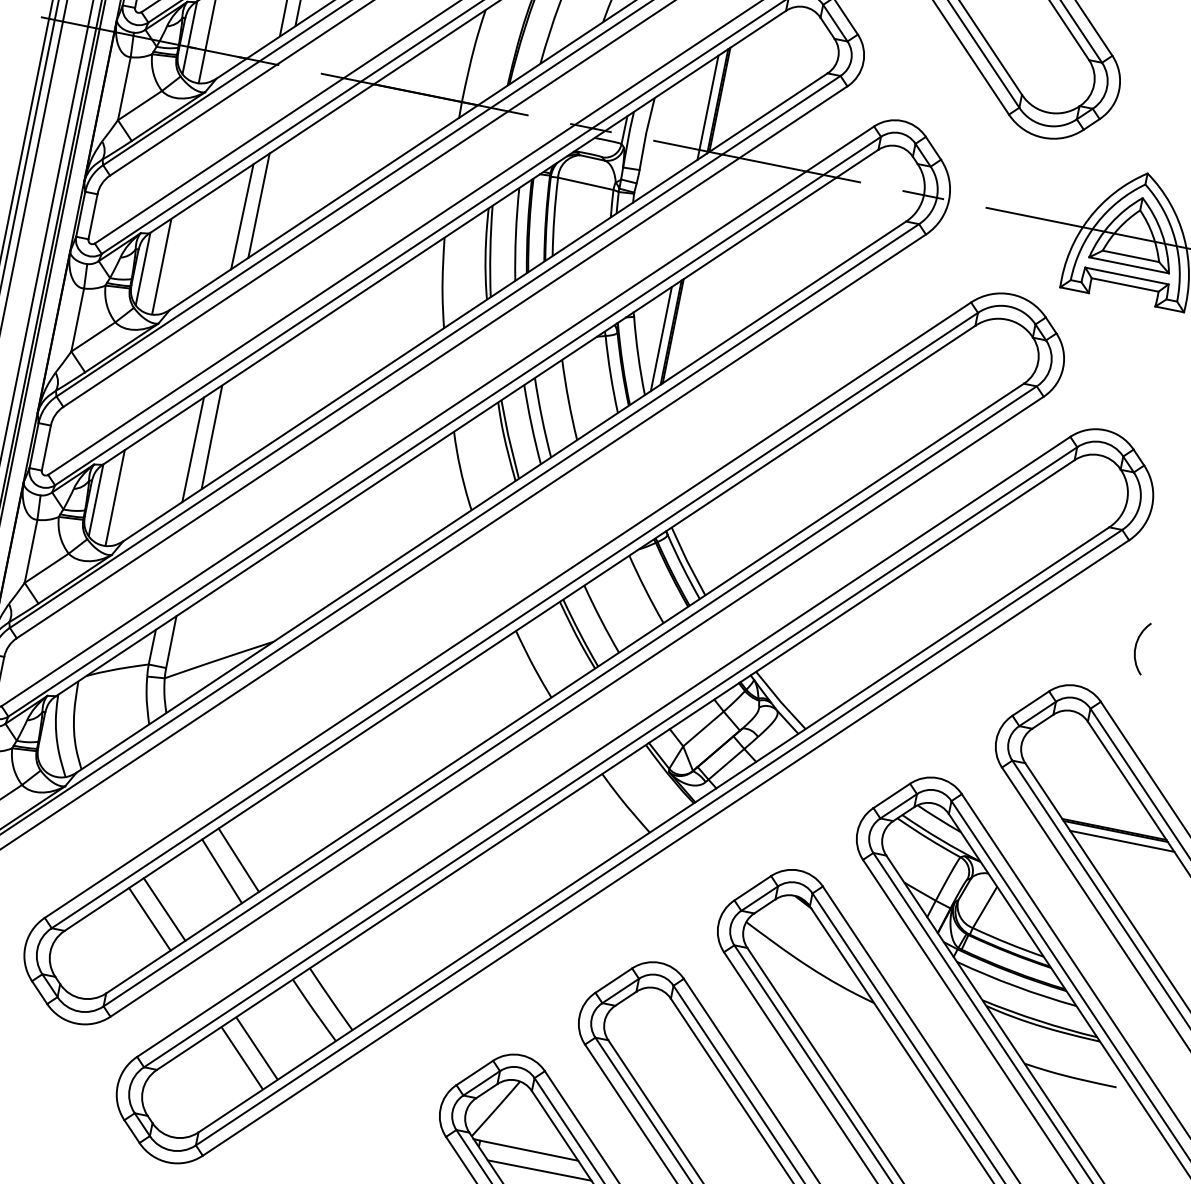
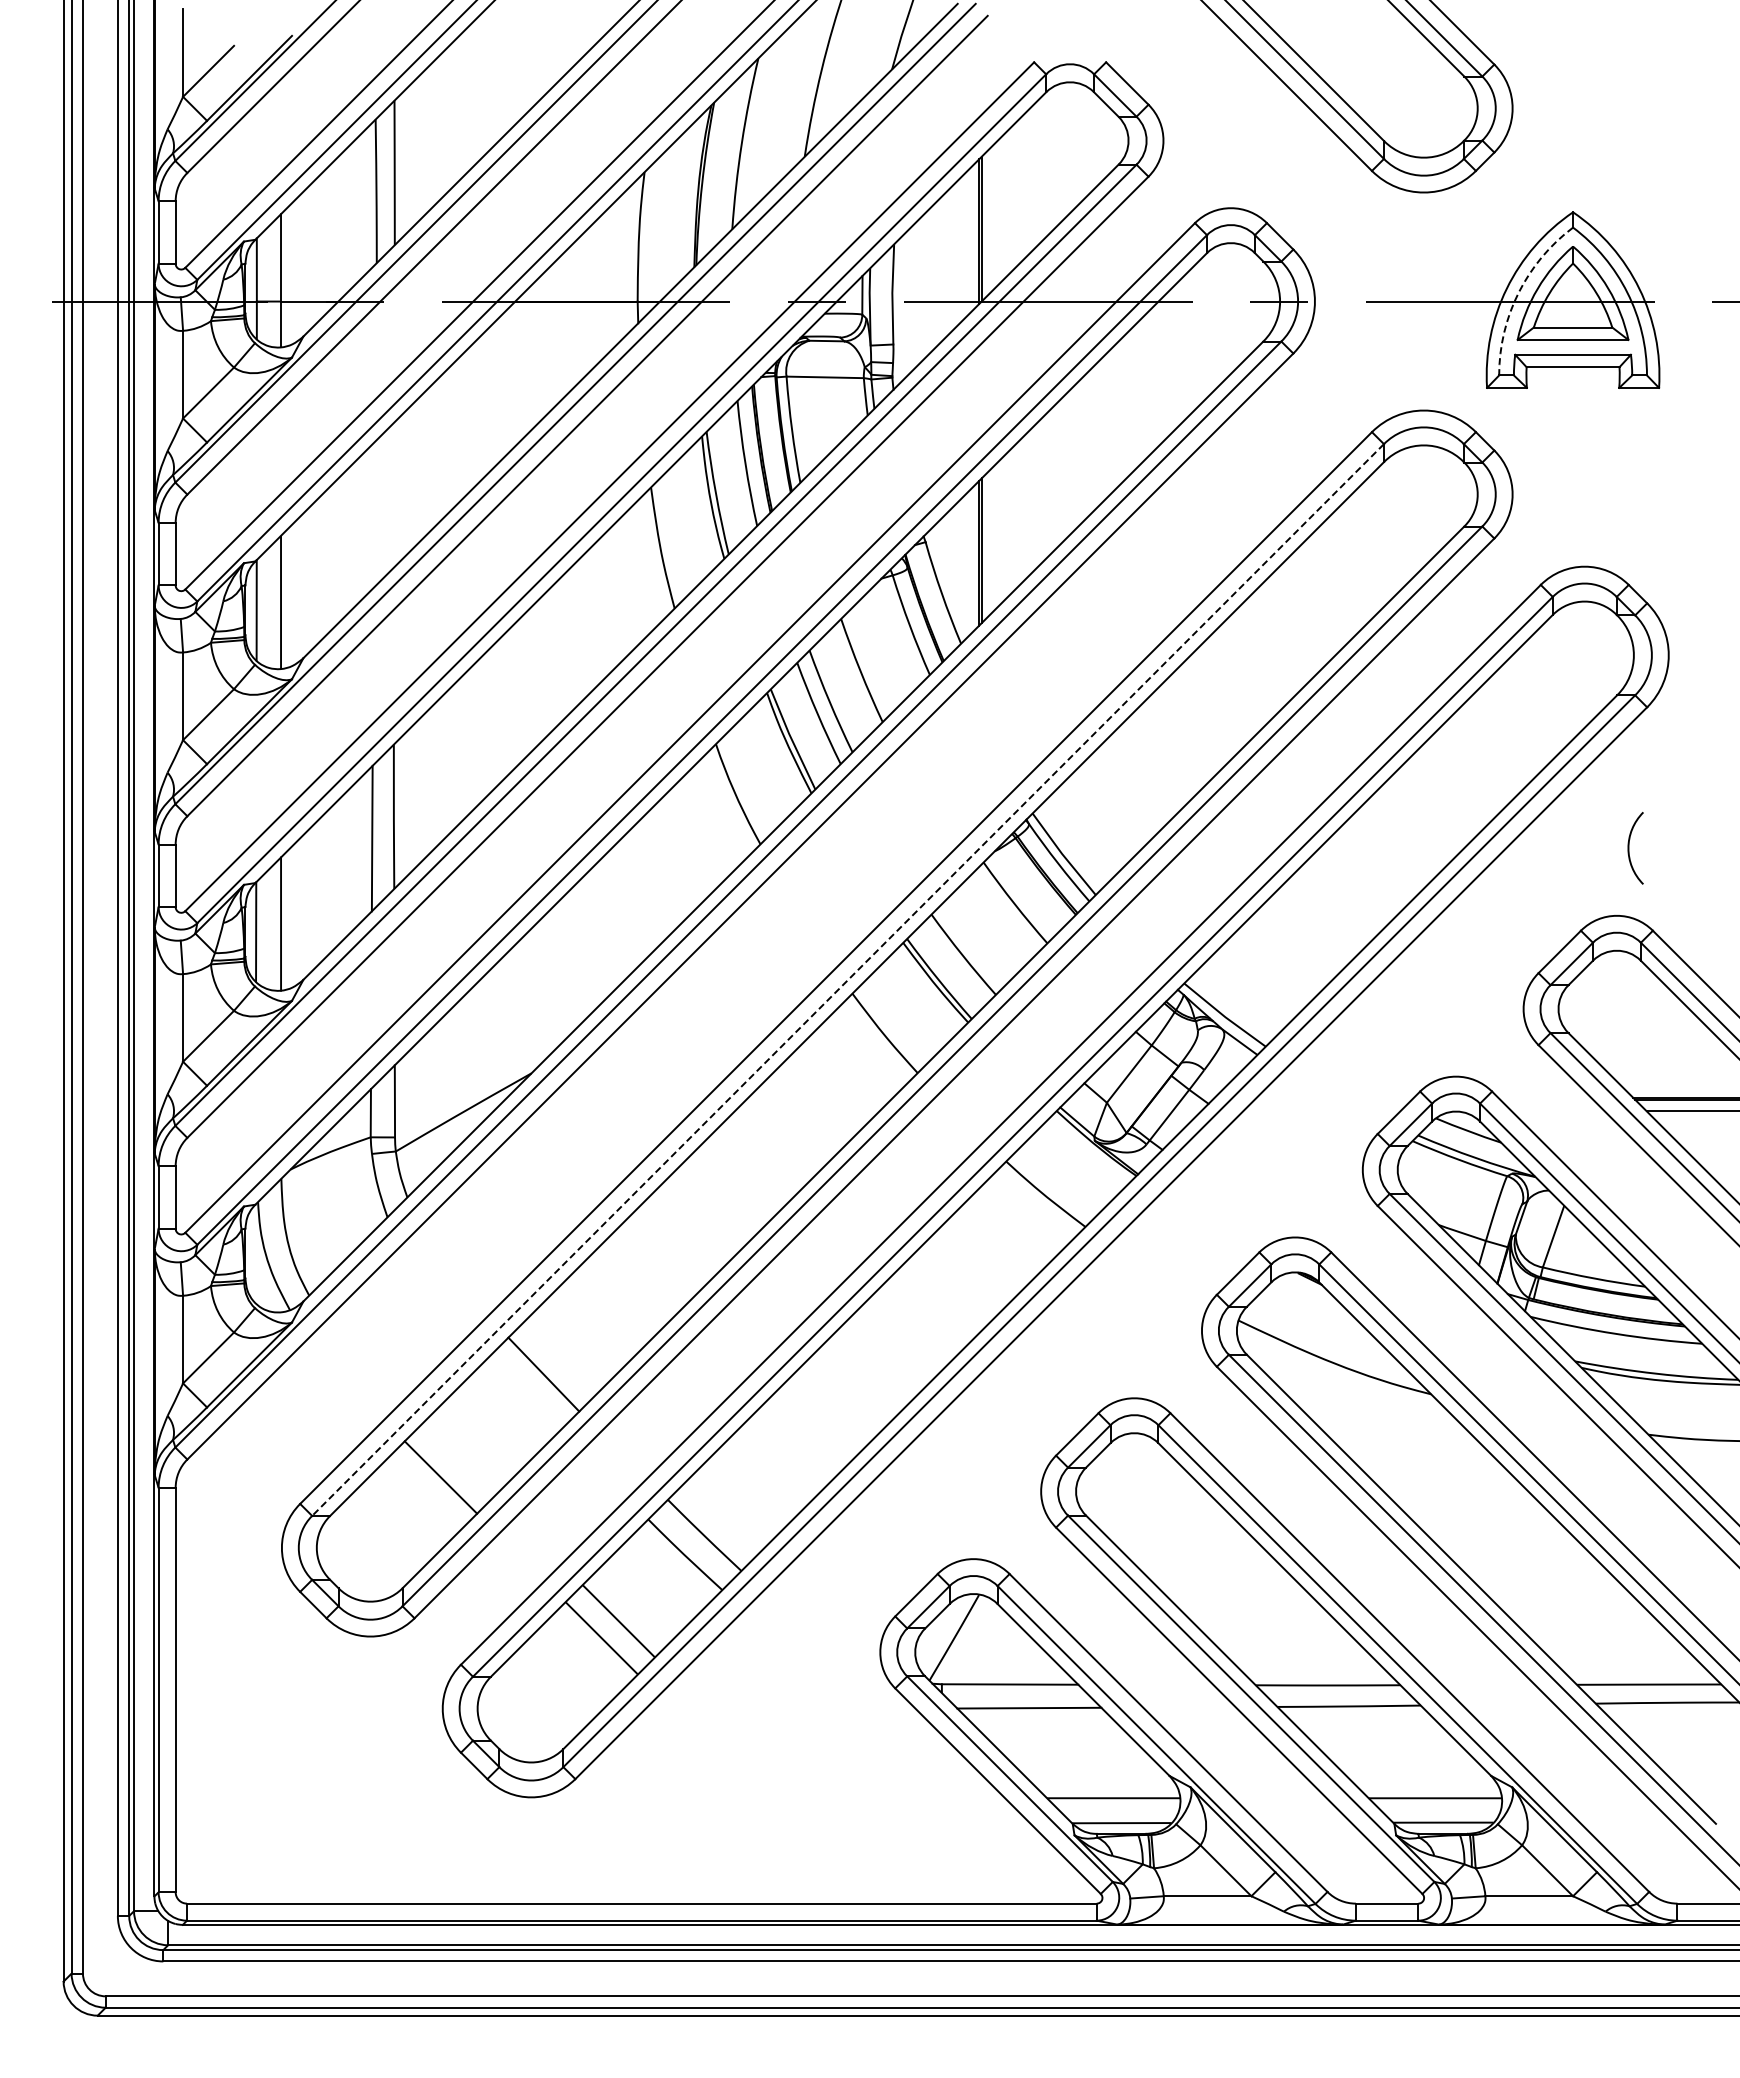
line: (707, 107) -> (967, 242), removed
line: (259, 205) -> (394, 494), removed
line: (242, 216) -> (375, 513), removed
arc: (1096, 223) -> (1518, 292), solid -> dashed
line: (661, 339) -> (967, 564), removed
line: (515, 620) -> (848, 980), solid -> dashed
curve: (1136, 647) -> (1629, 848), moved
line: (222, 871) -> (524, 1393), removed
line: (164, 909) -> (457, 1460), removed

